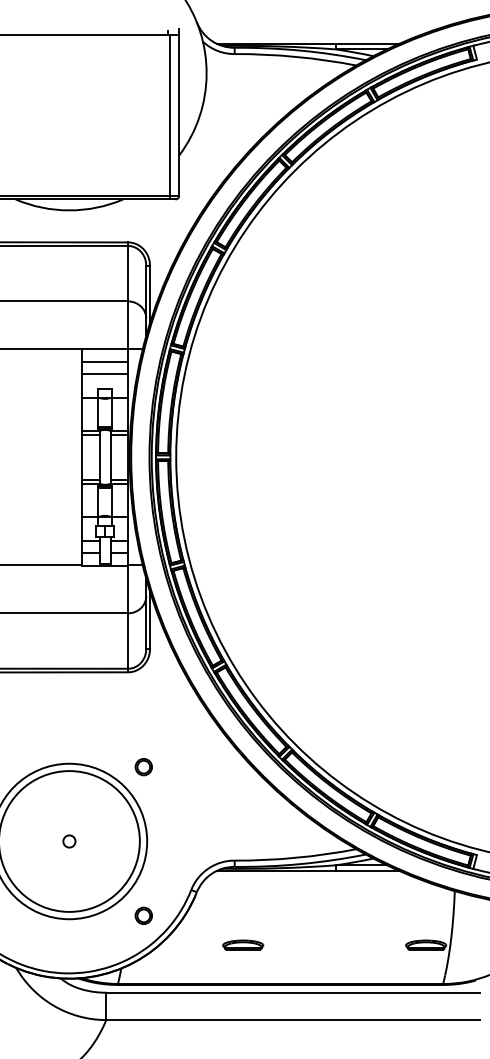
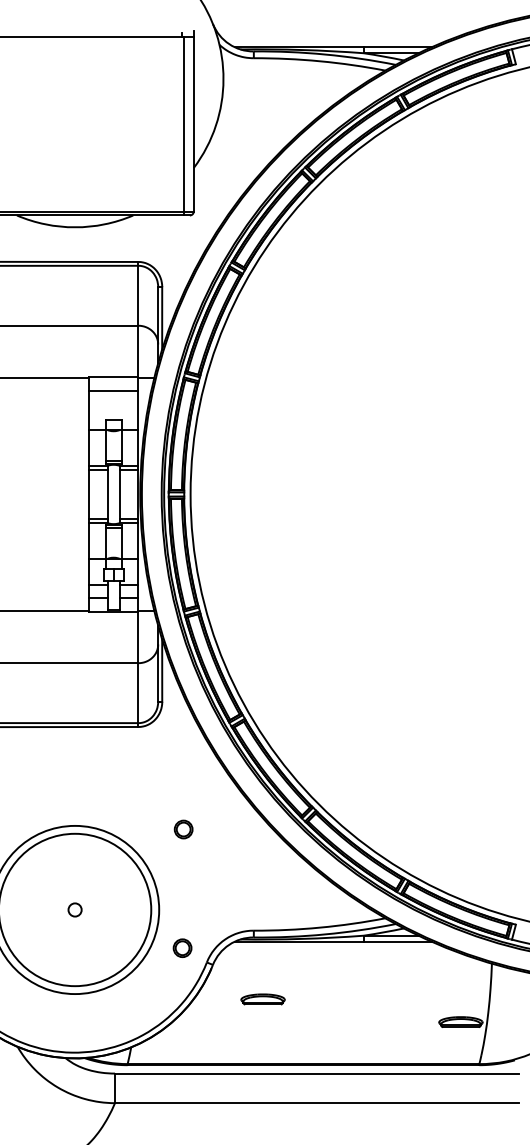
line: (104, 373) -> (113, 403), removed
part: (143, 767) -> (183, 829), moved
part: (143, 915) -> (182, 947), moved
part: (243, 944) -> (263, 998), moved

